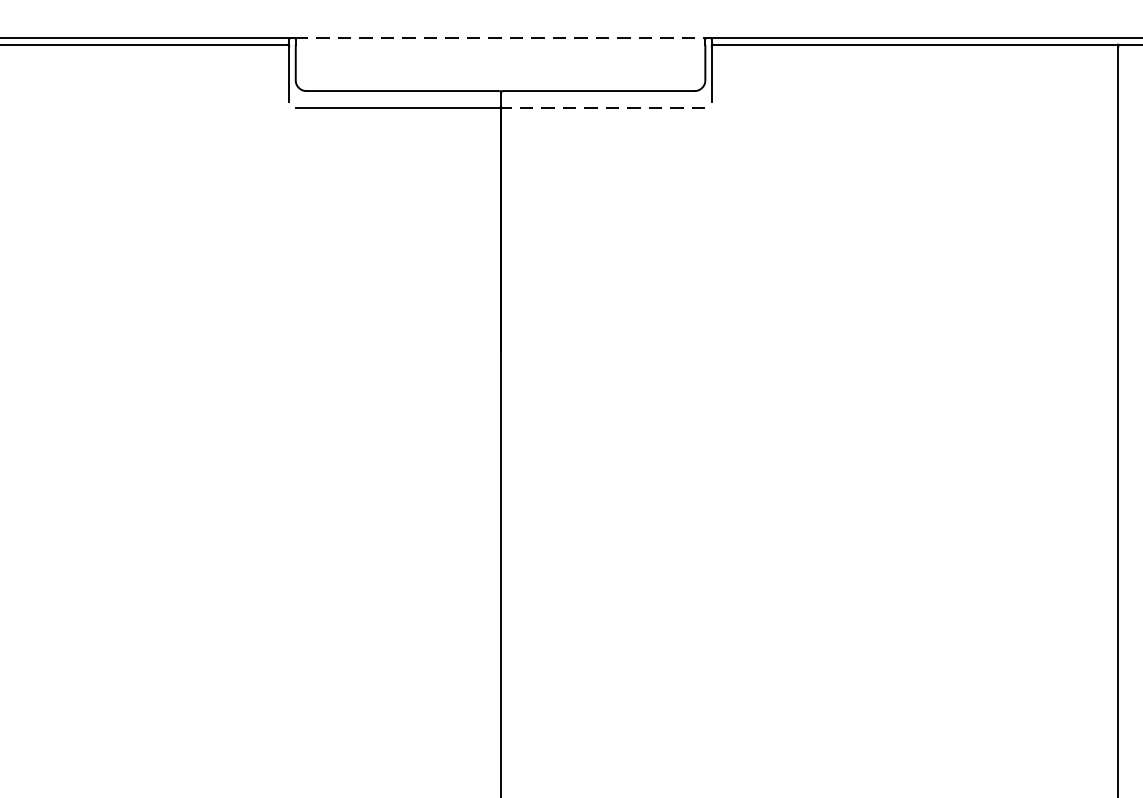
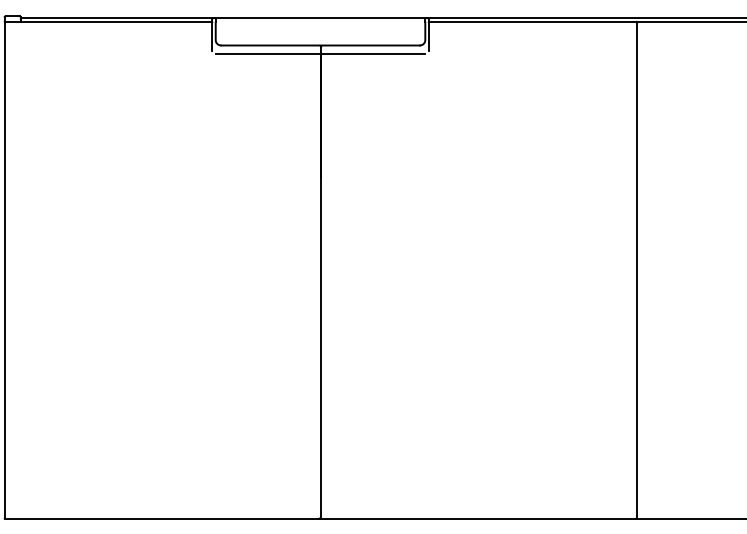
line: (502, 38) -> (321, 18), dashed -> solid
line: (602, 108) -> (372, 54), dashed -> solid

